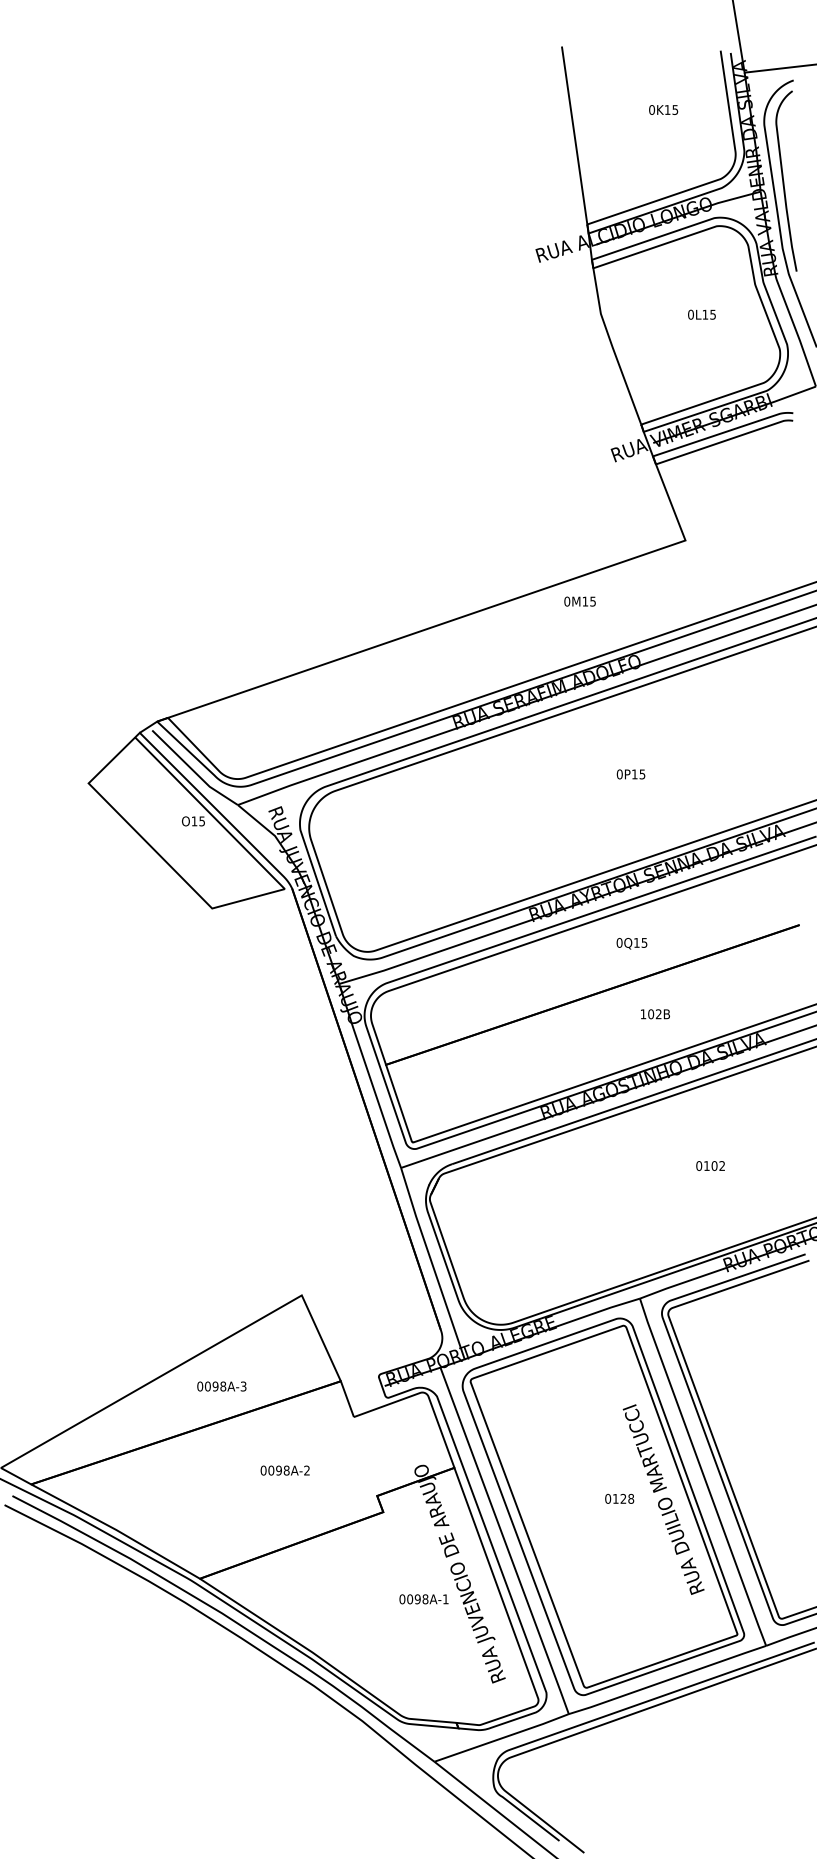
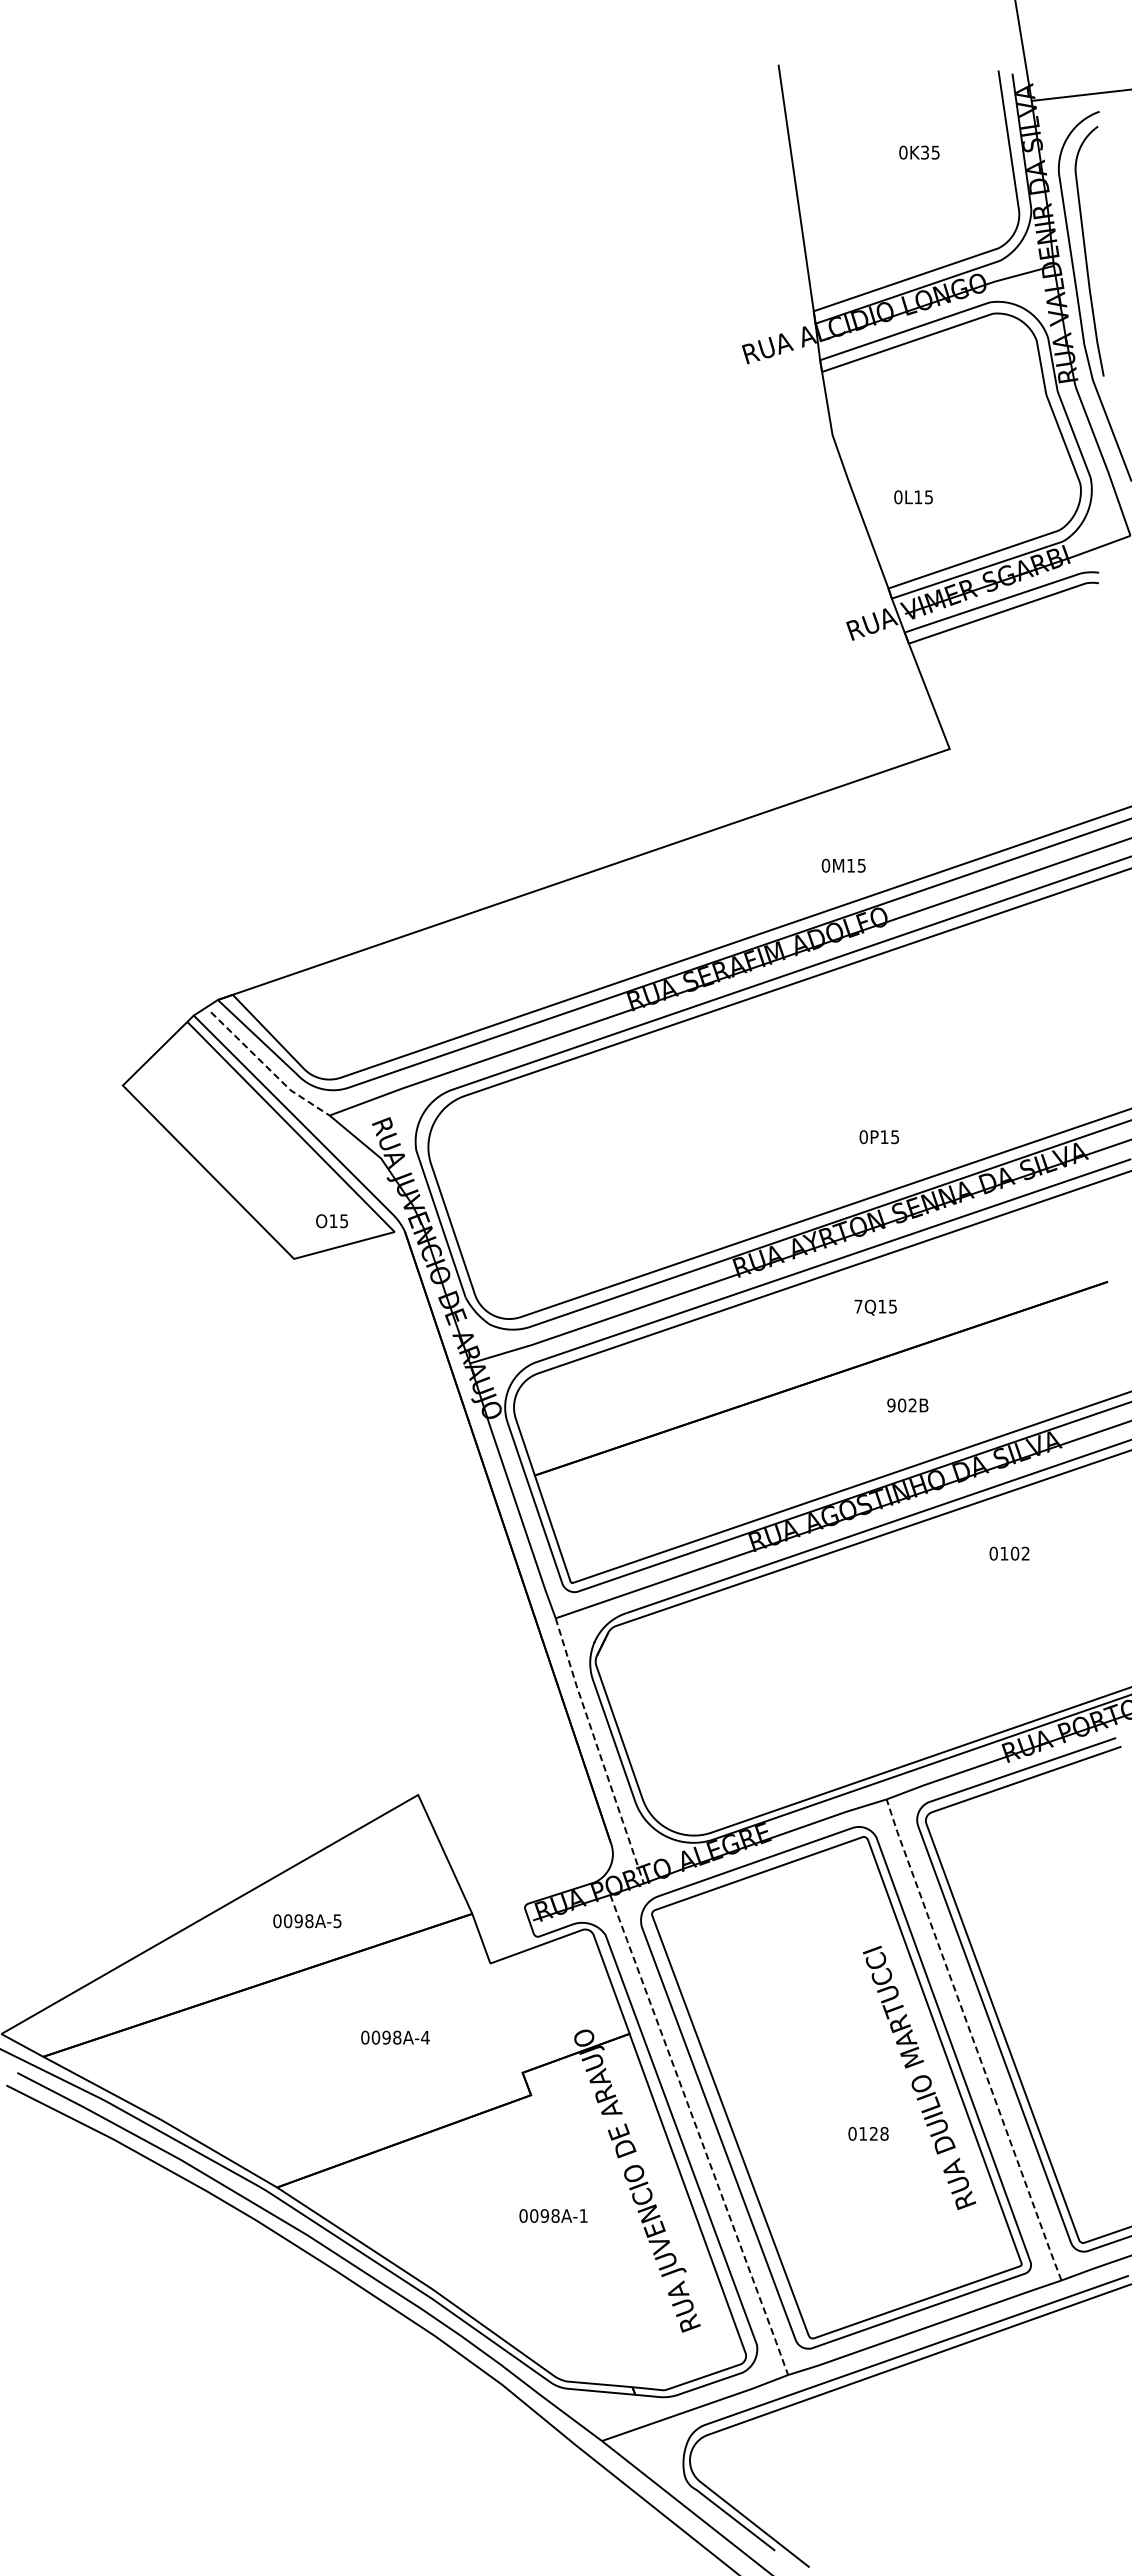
text: (667, 109) -> (924, 152), 0K15 -> 0K35
text: (701, 314) -> (913, 497), moved
text: (579, 601) -> (843, 865), moved
line: (193, 770) -> (267, 1067), solid -> dashed
text: (630, 774) -> (878, 1137), moved
text: (193, 821) -> (332, 1221), moved
text: (619, 942) -> (858, 1306), 0Q15 -> 7Q15
text: (643, 1014) -> (891, 1405), 102B -> 902B
text: (710, 1165) -> (1009, 1553), moved
line: (432, 1264) -> (599, 1751), solid -> dashed
text: (243, 1386) -> (337, 1920), 0098A-3 -> 0098A-5
text: (307, 1470) -> (425, 2037), 0098A-2 -> 0098A-4
line: (702, 1471) -> (973, 2039), solid -> dashed
text: (619, 1498) -> (868, 2133), moved
line: (504, 1541) -> (699, 2135), solid -> dashed
text: (424, 1598) -> (553, 2215), moved

